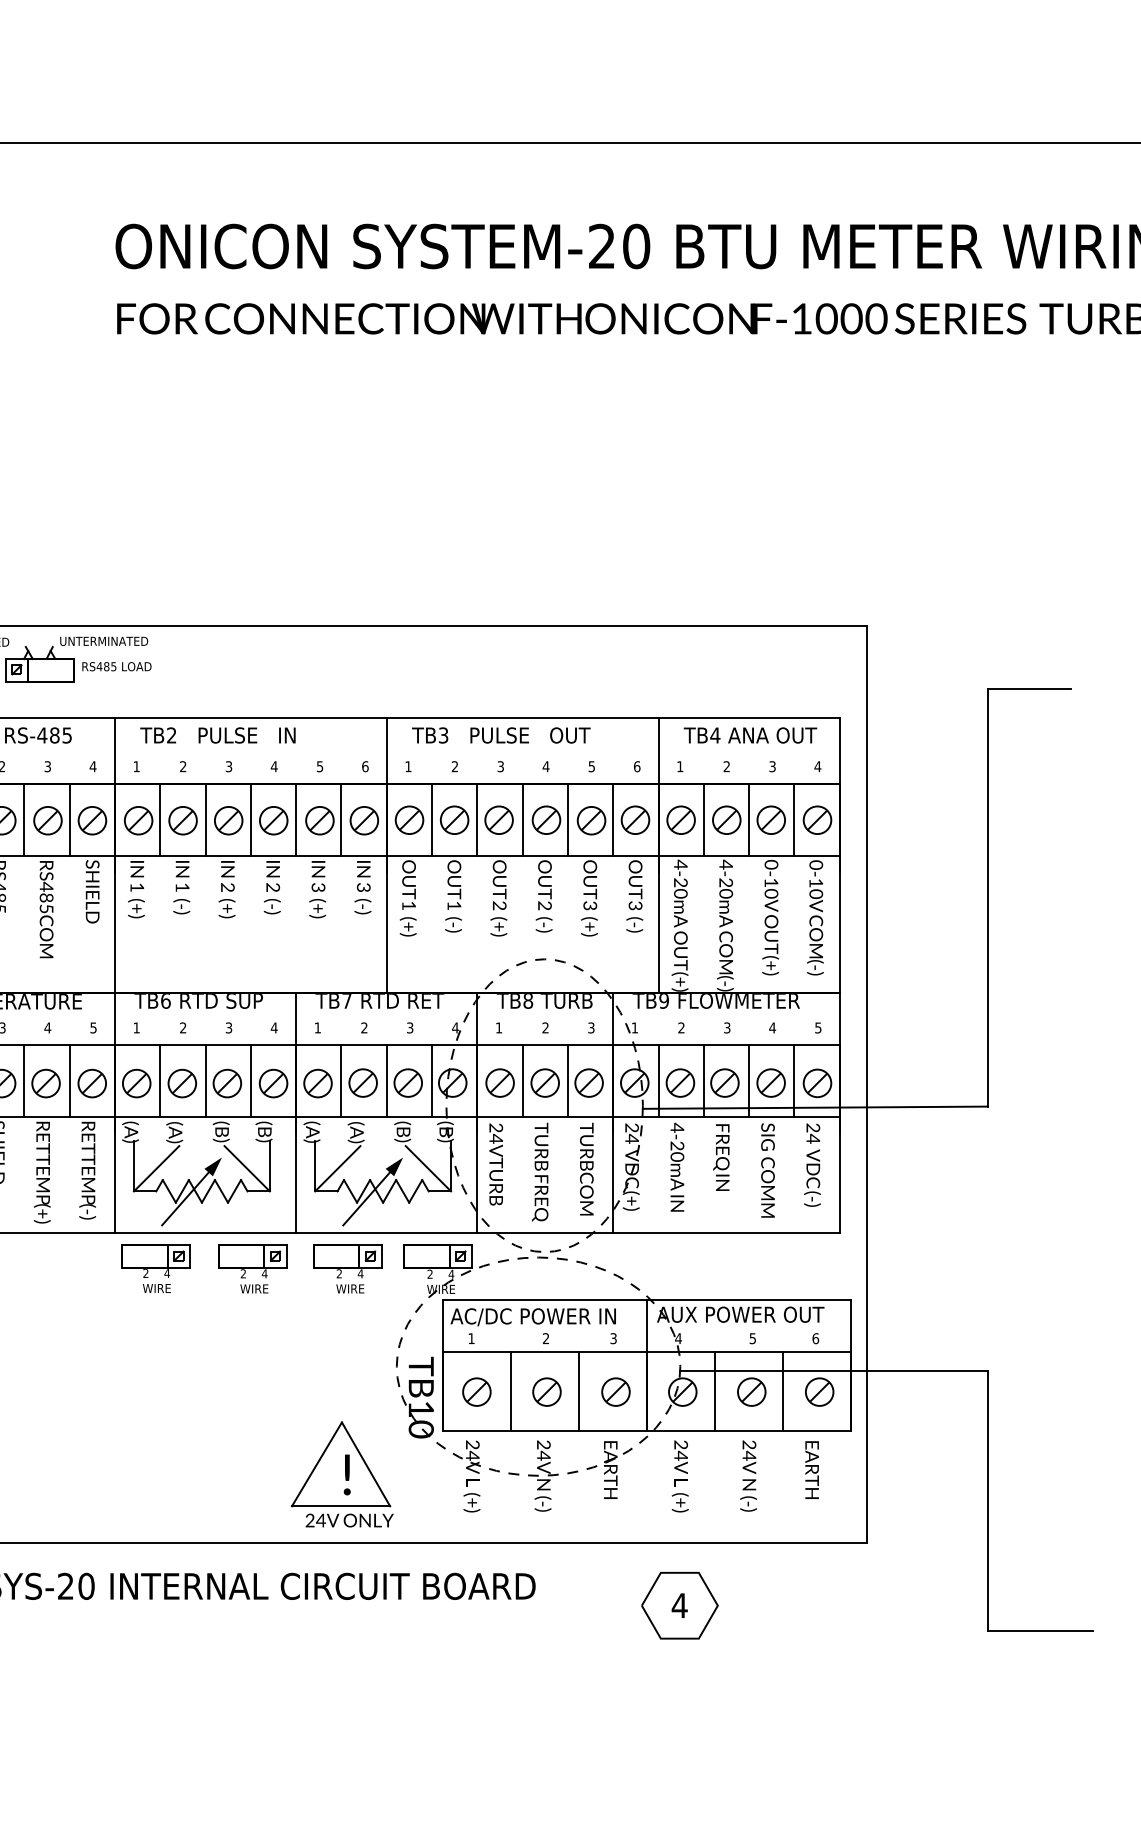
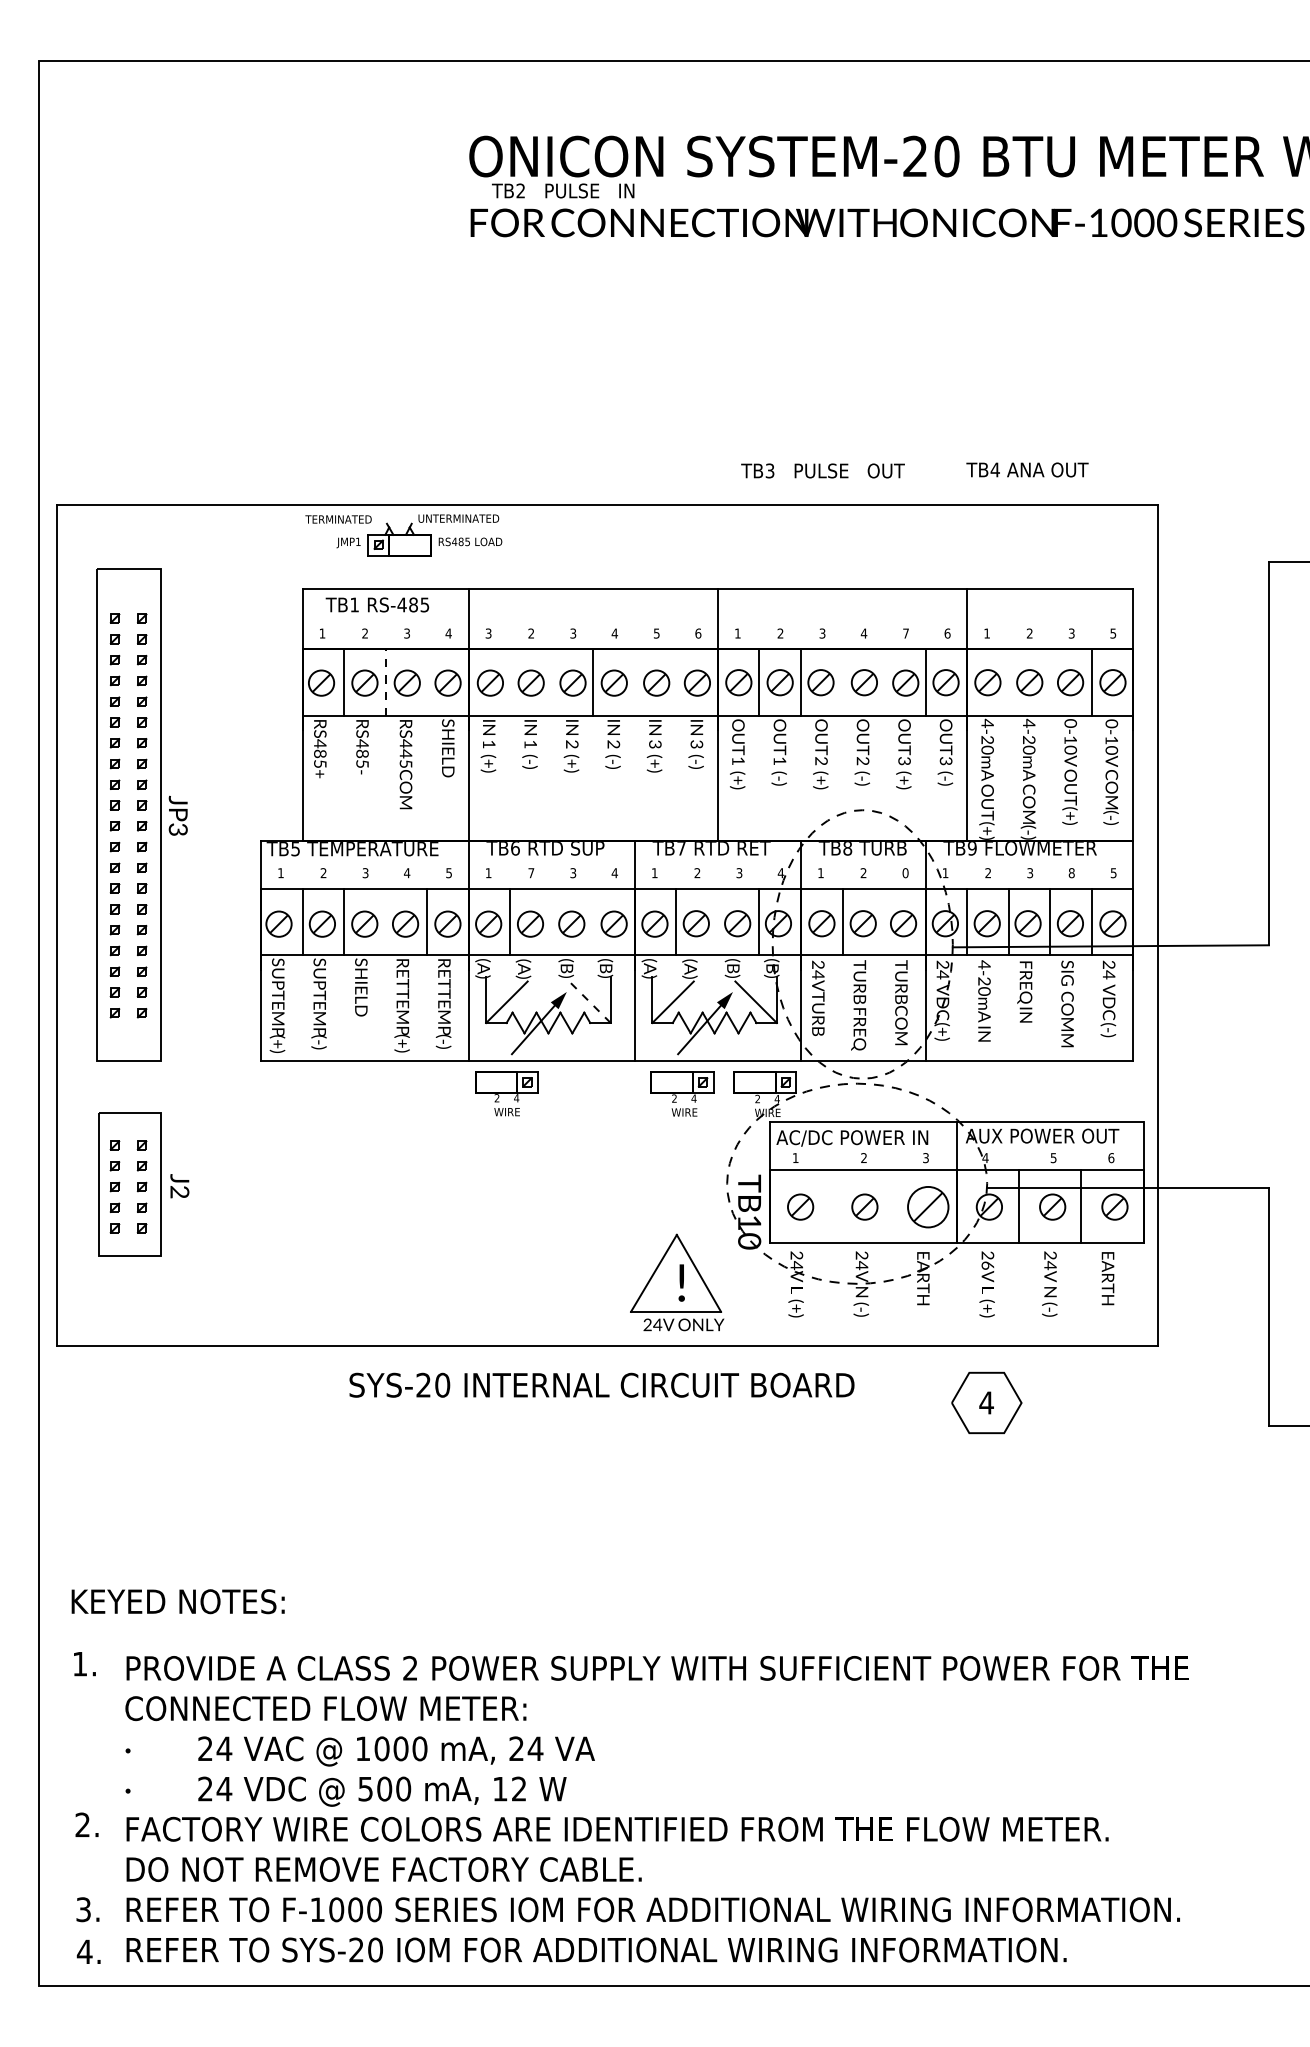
text: (218, 734) -> (563, 190), moved
text: (500, 734) -> (822, 470), moved
text: (750, 734) -> (1027, 469), moved
text: (136, 766) -> (488, 633), 1 -> 3
text: (591, 766) -> (905, 633), 5 -> 7
text: (818, 766) -> (1113, 633), 4 -> 5
line: (24, 820) -> (385, 682), solid -> dashed
line: (70, 820) -> (427, 682), removed
line: (160, 820) -> (510, 682), removed
line: (205, 820) -> (551, 682), removed
line: (295, 820) -> (634, 682), removed
line: (341, 820) -> (676, 682), removed
line: (522, 820) -> (842, 682), removed
line: (568, 820) -> (884, 682), removed
line: (703, 820) -> (1008, 682), removed
line: (749, 820) -> (1050, 682), removed
text: (46, 897) -> (405, 753), RS485COM -> RS445COM
text: (183, 1028) -> (531, 873), 2 -> 7
text: (591, 1028) -> (905, 873), 3 -> 0
text: (772, 1028) -> (1071, 873), 4 -> 8
line: (24, 1080) -> (385, 921), removed
line: (205, 1080) -> (551, 921), removed
line: (251, 1080) -> (593, 921), removed
line: (386, 1080) -> (717, 921), removed
line: (568, 1080) -> (884, 921), removed
line: (246, 1167) -> (589, 1001), solid -> dashed
part: (252, 1268) -> (594, 1093), removed
line: (511, 1391) -> (832, 1206), removed
line: (579, 1391) -> (894, 1206), removed
part: (615, 1391) -> (927, 1206), size x1.6
text: (680, 1455) -> (987, 1265), 24V -> 26V

